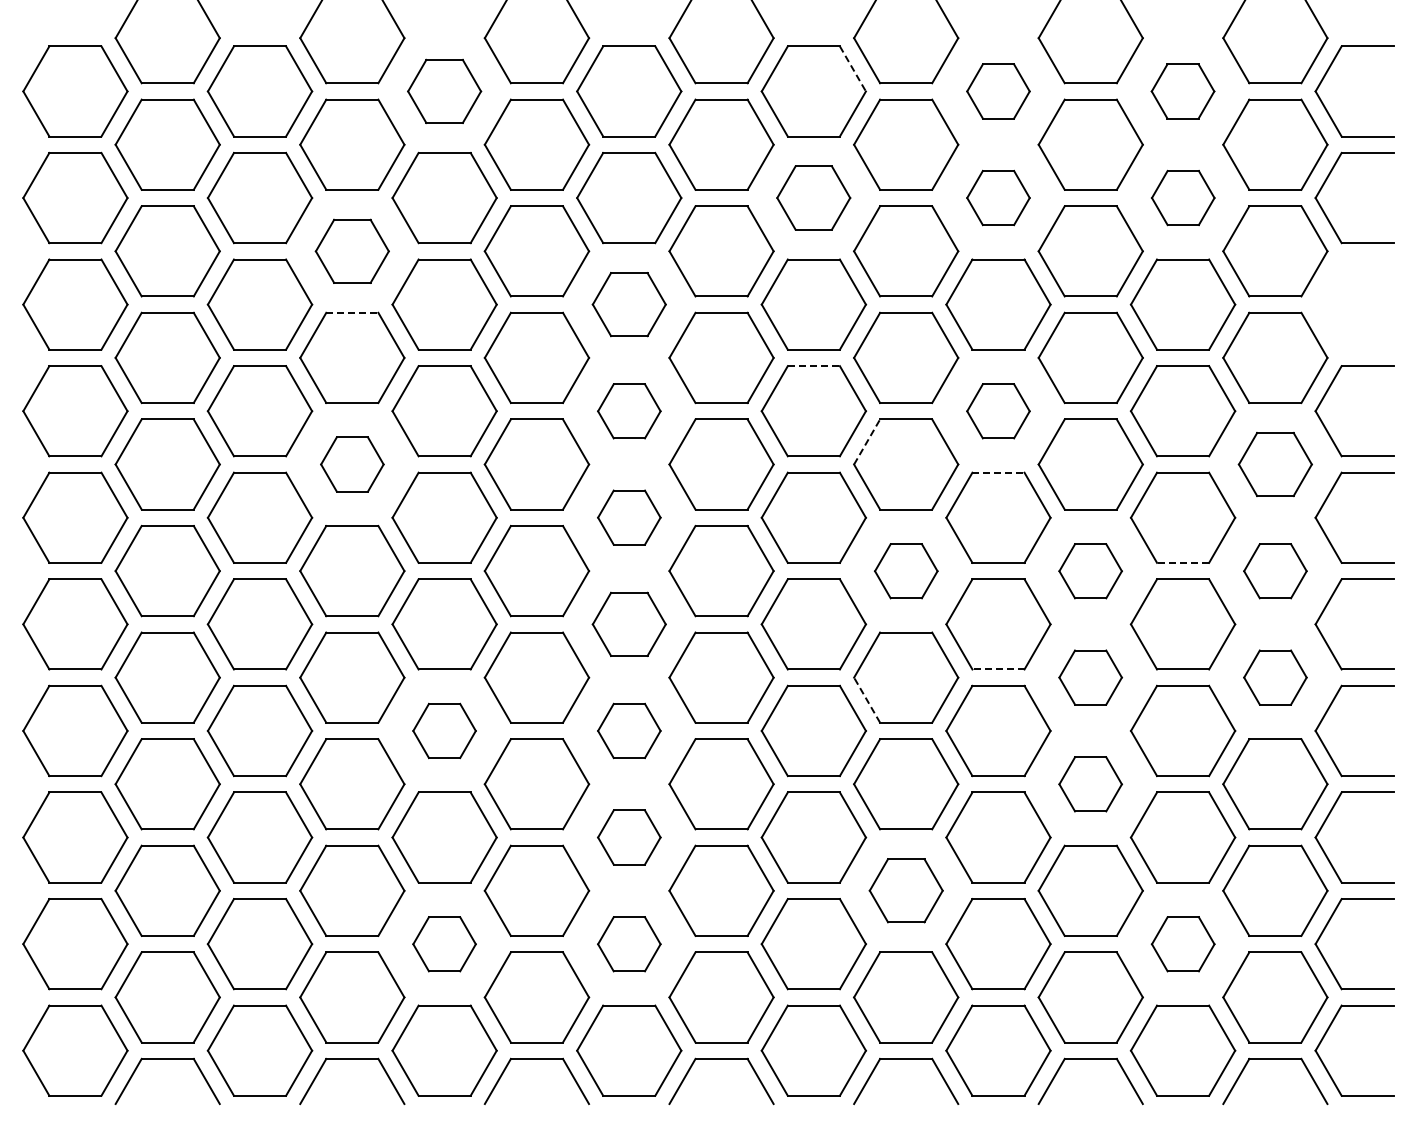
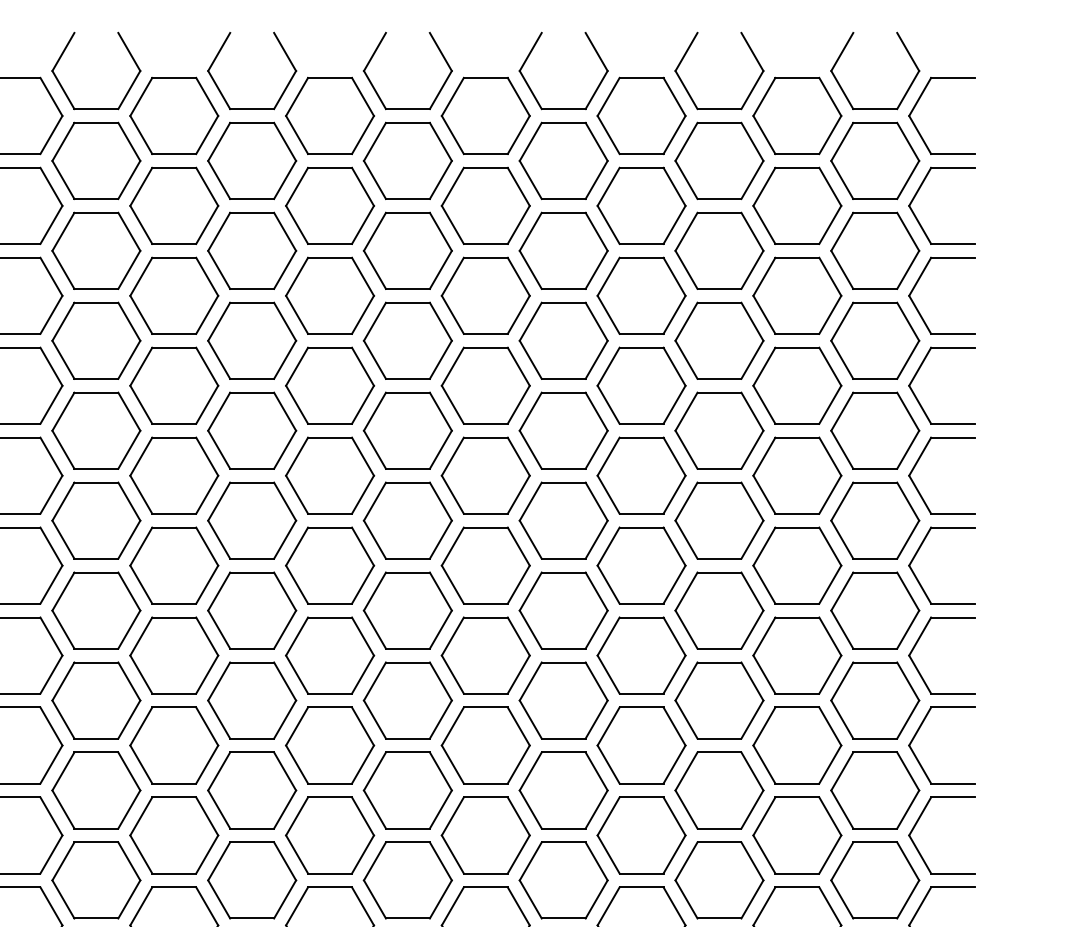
line: (853, 69) -> (519, 97), dashed -> solid
part: (444, 91) -> (174, 116), size x1.43
part: (998, 91) -> (641, 116), size x1.67
part: (1182, 91) -> (796, 116), size x1.67
part: (813, 197) -> (485, 205), size x1.43
part: (998, 197) -> (641, 205), size x1.67
part: (1183, 197) -> (797, 205), size x1.67
part: (352, 251) -> (96, 251), size x1.43
part: (1327, 286) -> (919, 280), added
part: (629, 304) -> (330, 295), size x1.43
line: (352, 312) -> (96, 302), dashed -> solid
line: (814, 366) -> (486, 348), dashed -> solid
part: (629, 411) -> (330, 386), size x1.67
part: (998, 411) -> (641, 386), size x1.67
line: (867, 441) -> (531, 411), dashed -> solid
part: (352, 464) -> (96, 430), size x1.67
part: (1275, 464) -> (875, 430), size x1.43
line: (998, 472) -> (641, 437), dashed -> solid
part: (629, 517) -> (330, 475), size x1.67
line: (1182, 562) -> (796, 513), dashed -> solid
part: (906, 571) -> (563, 521), size x1.67
part: (1090, 571) -> (719, 521), size x1.67
part: (1275, 571) -> (875, 521), size x1.67
part: (629, 624) -> (330, 565), size x1.43
line: (997, 669) -> (640, 603), dashed -> solid
part: (1090, 677) -> (719, 610), size x1.67
part: (1275, 677) -> (875, 610), size x1.67
line: (866, 699) -> (530, 629), dashed -> solid
part: (444, 730) -> (174, 655), size x1.67
part: (629, 730) -> (330, 655), size x1.67
part: (1090, 784) -> (719, 700), size x1.67
part: (629, 837) -> (330, 745), size x1.67
part: (906, 890) -> (563, 790), size x1.43
part: (444, 944) -> (174, 835), size x1.67
part: (629, 944) -> (330, 835), size x1.67
part: (1183, 944) -> (797, 835), size x1.67

